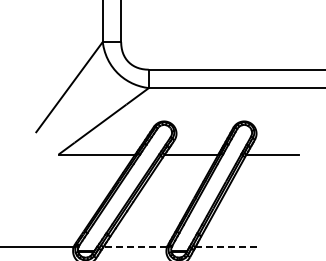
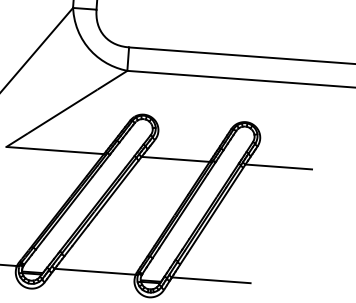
line: (135, 247) -> (95, 272), dashed -> solid
line: (226, 247) -> (211, 280), dashed -> solid

